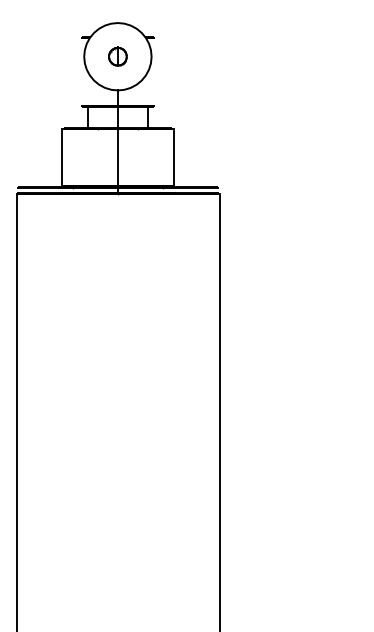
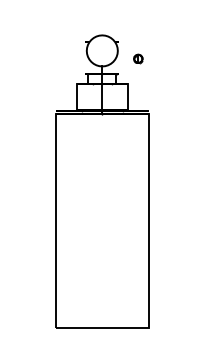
part: (118, 55) -> (138, 58), moved

